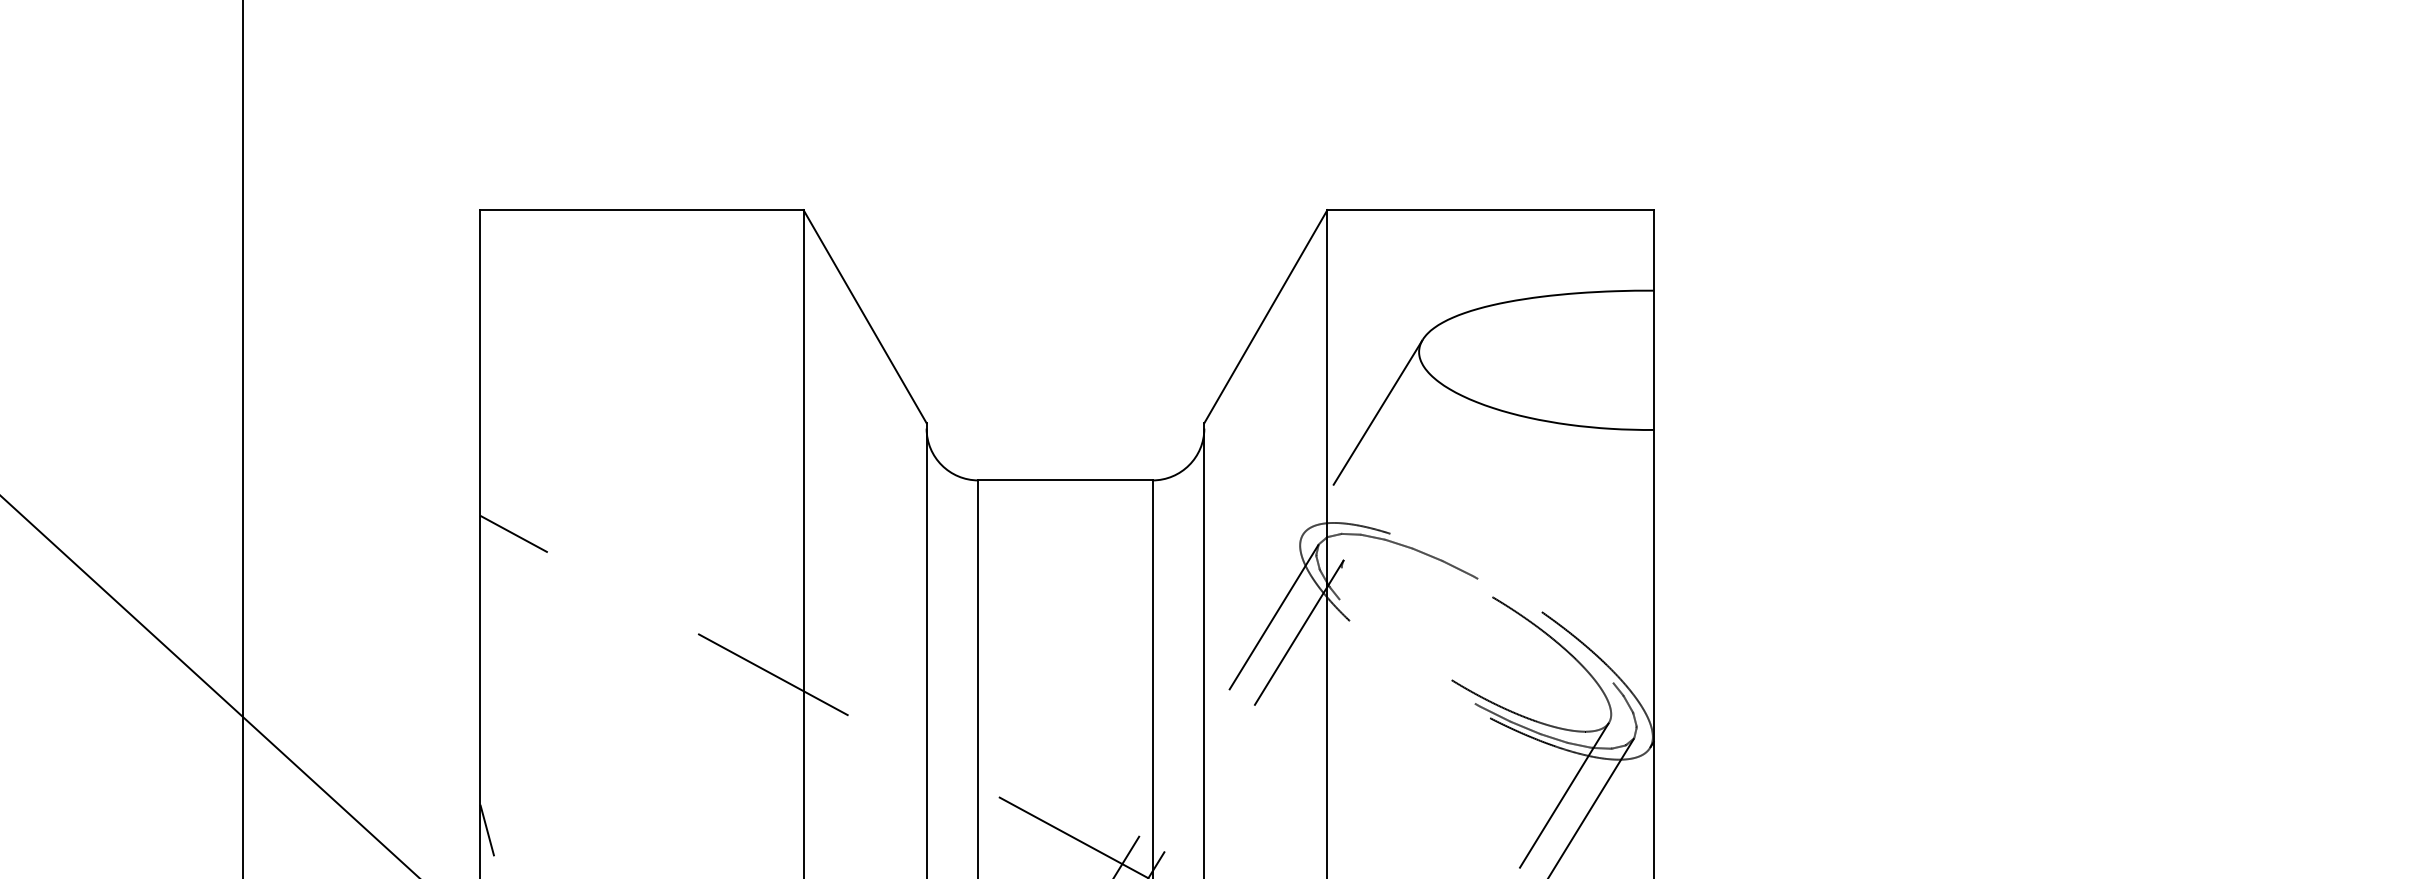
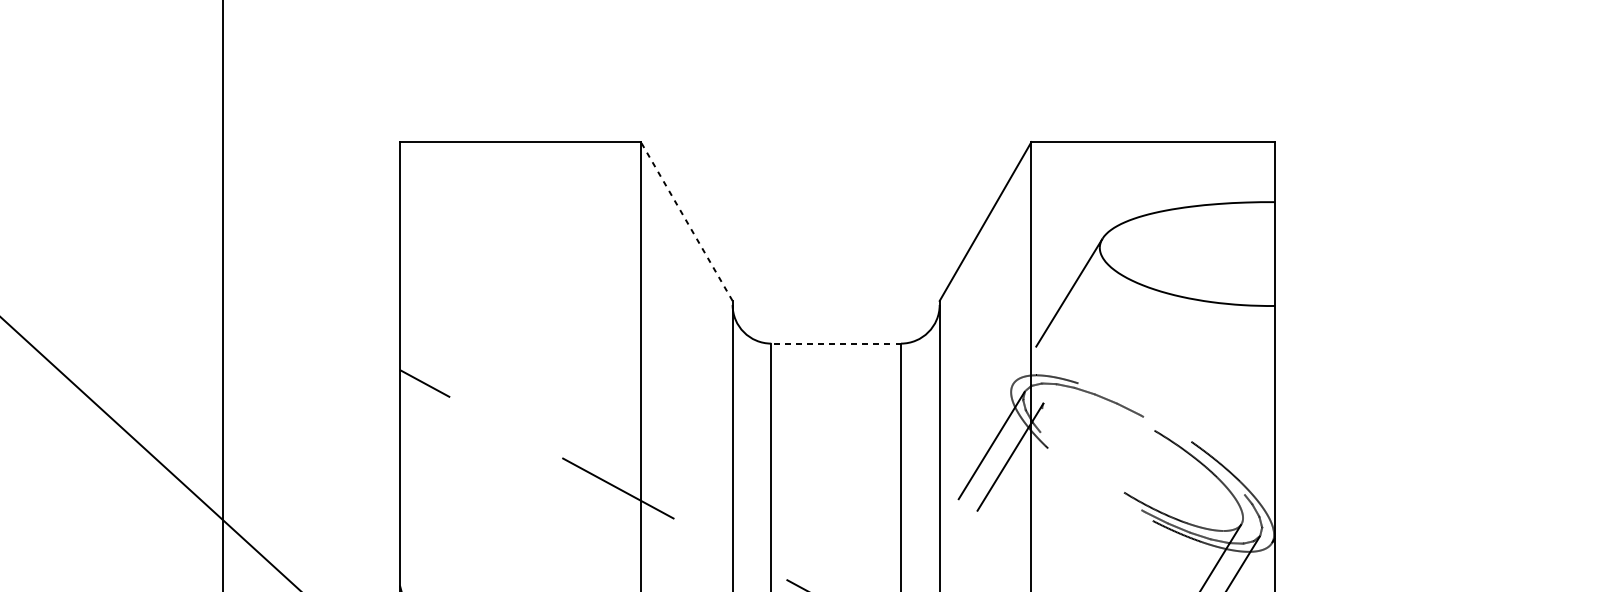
line: (864, 316) -> (686, 221), solid -> dashed
line: (1064, 480) -> (835, 343), solid -> dashed

